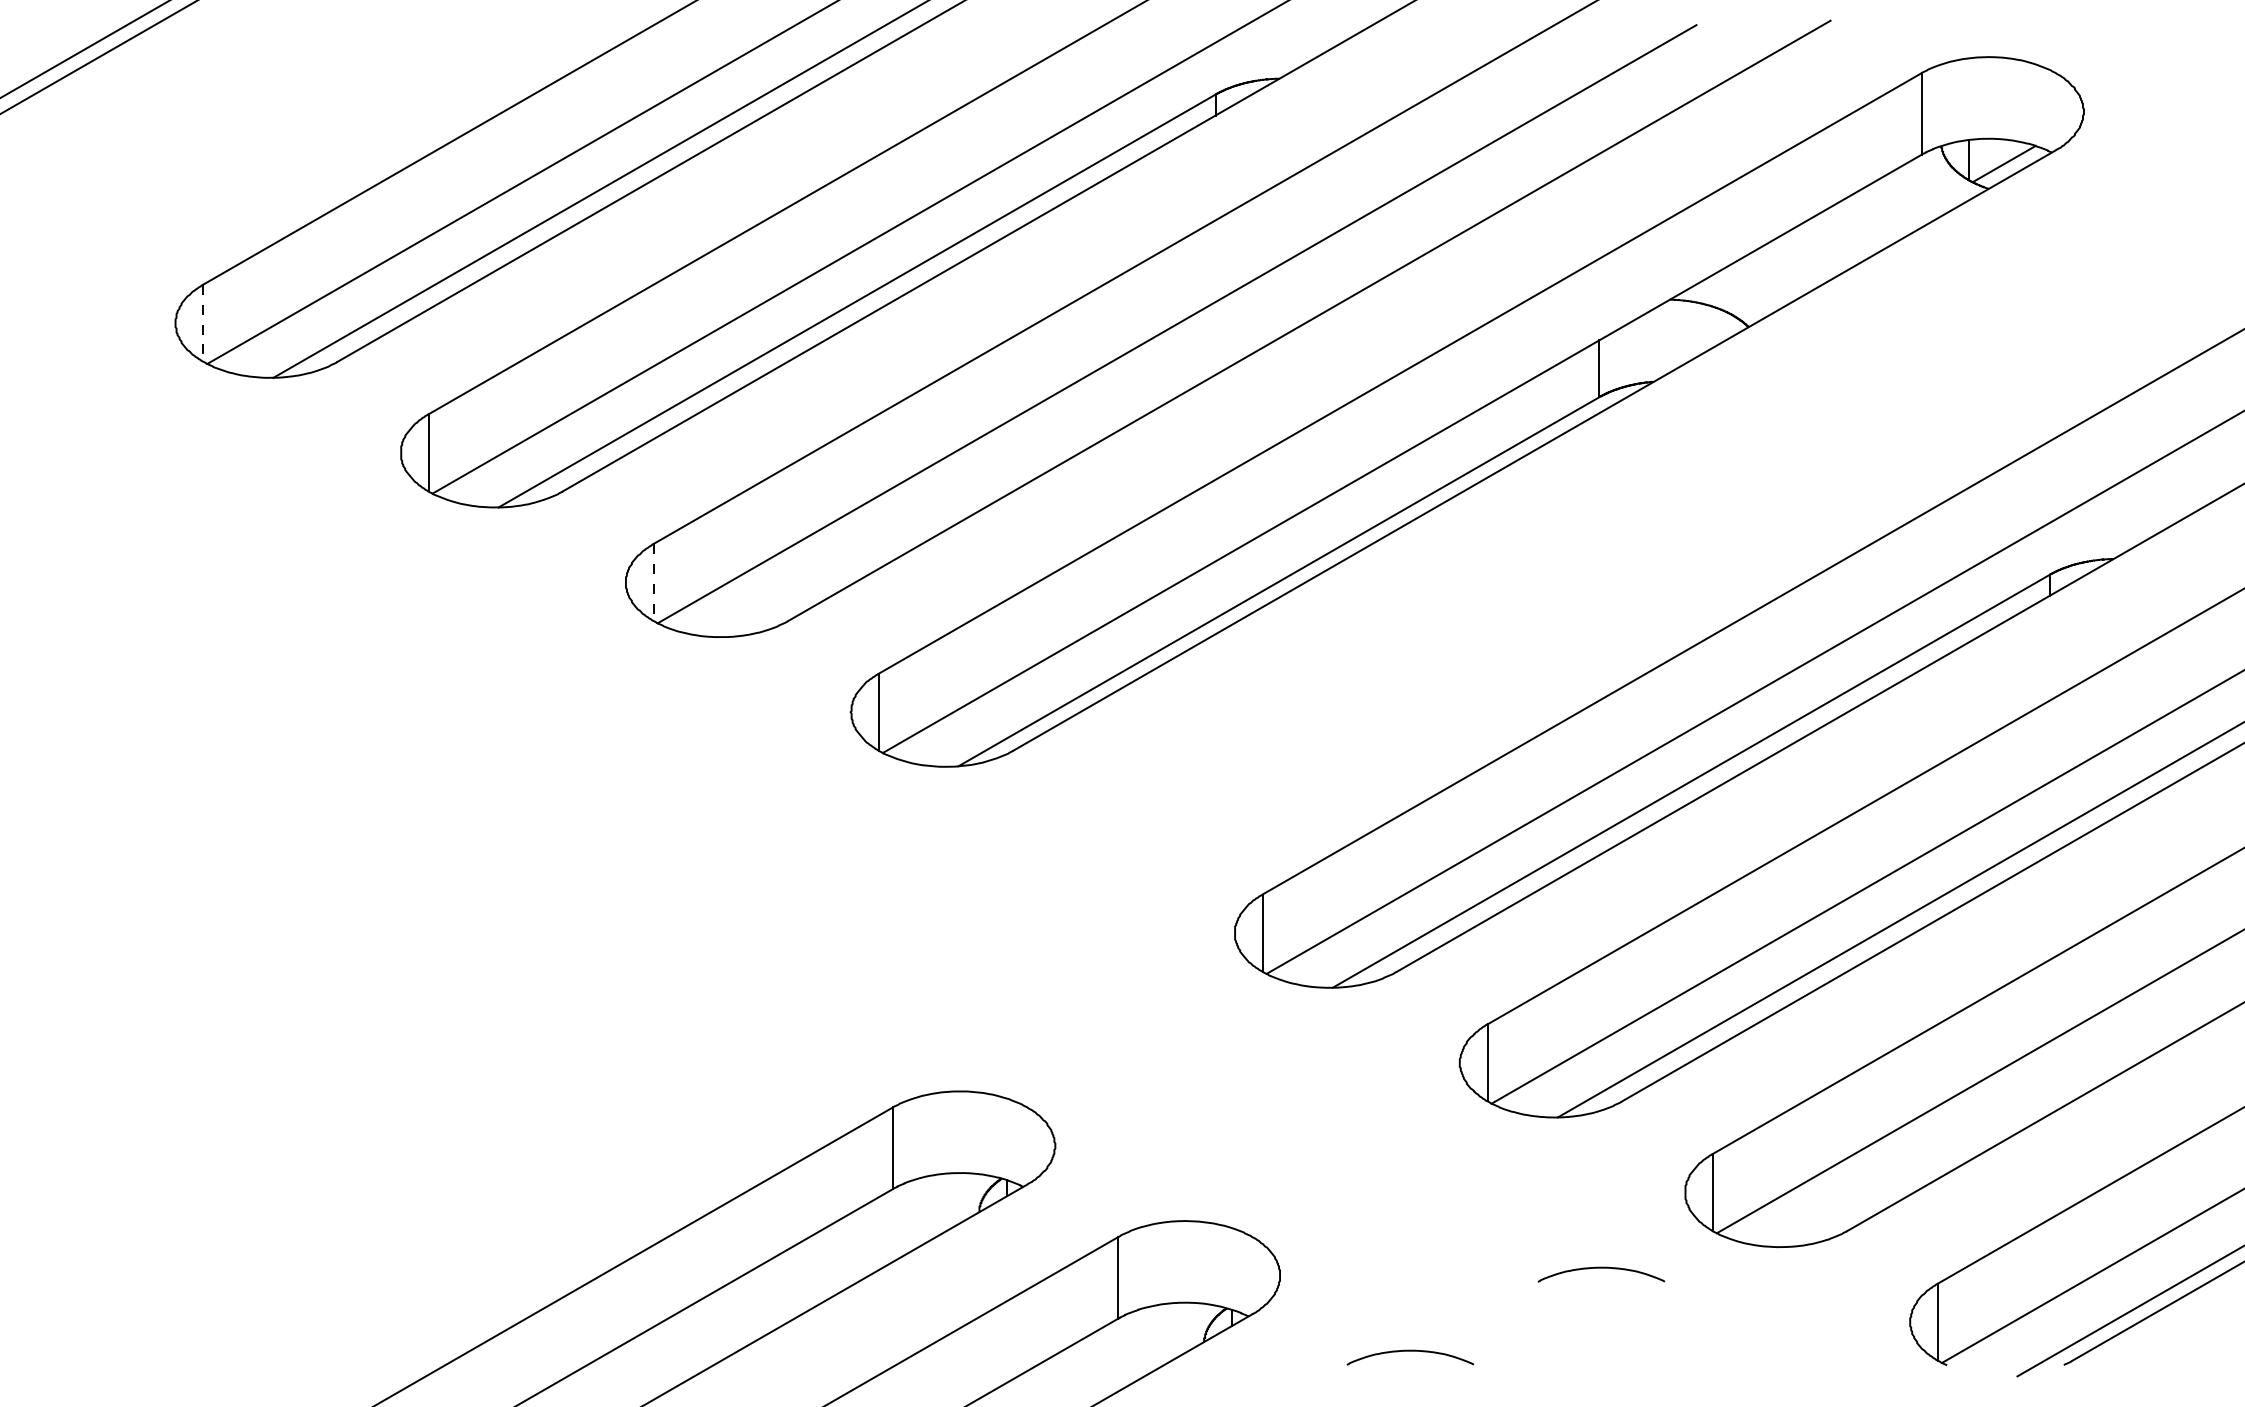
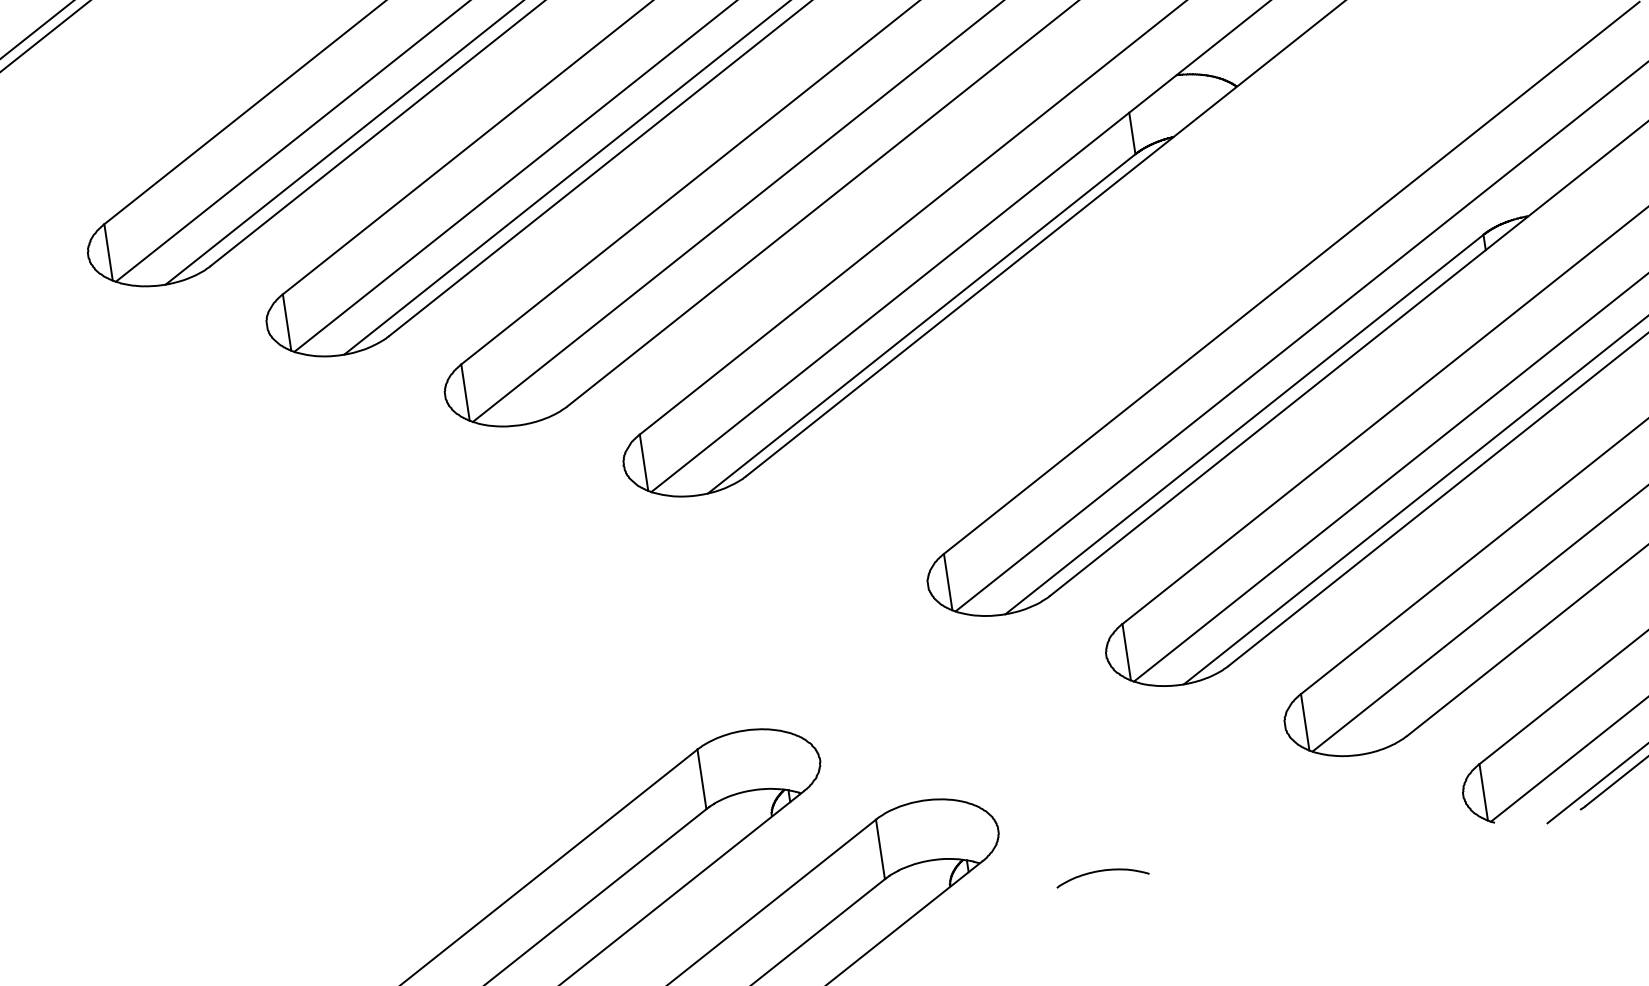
line: (203, 323) -> (108, 252), dashed -> solid
line: (653, 582) -> (465, 392), dashed -> solid
curve: (1601, 1268) -> (1232, 789), removed

